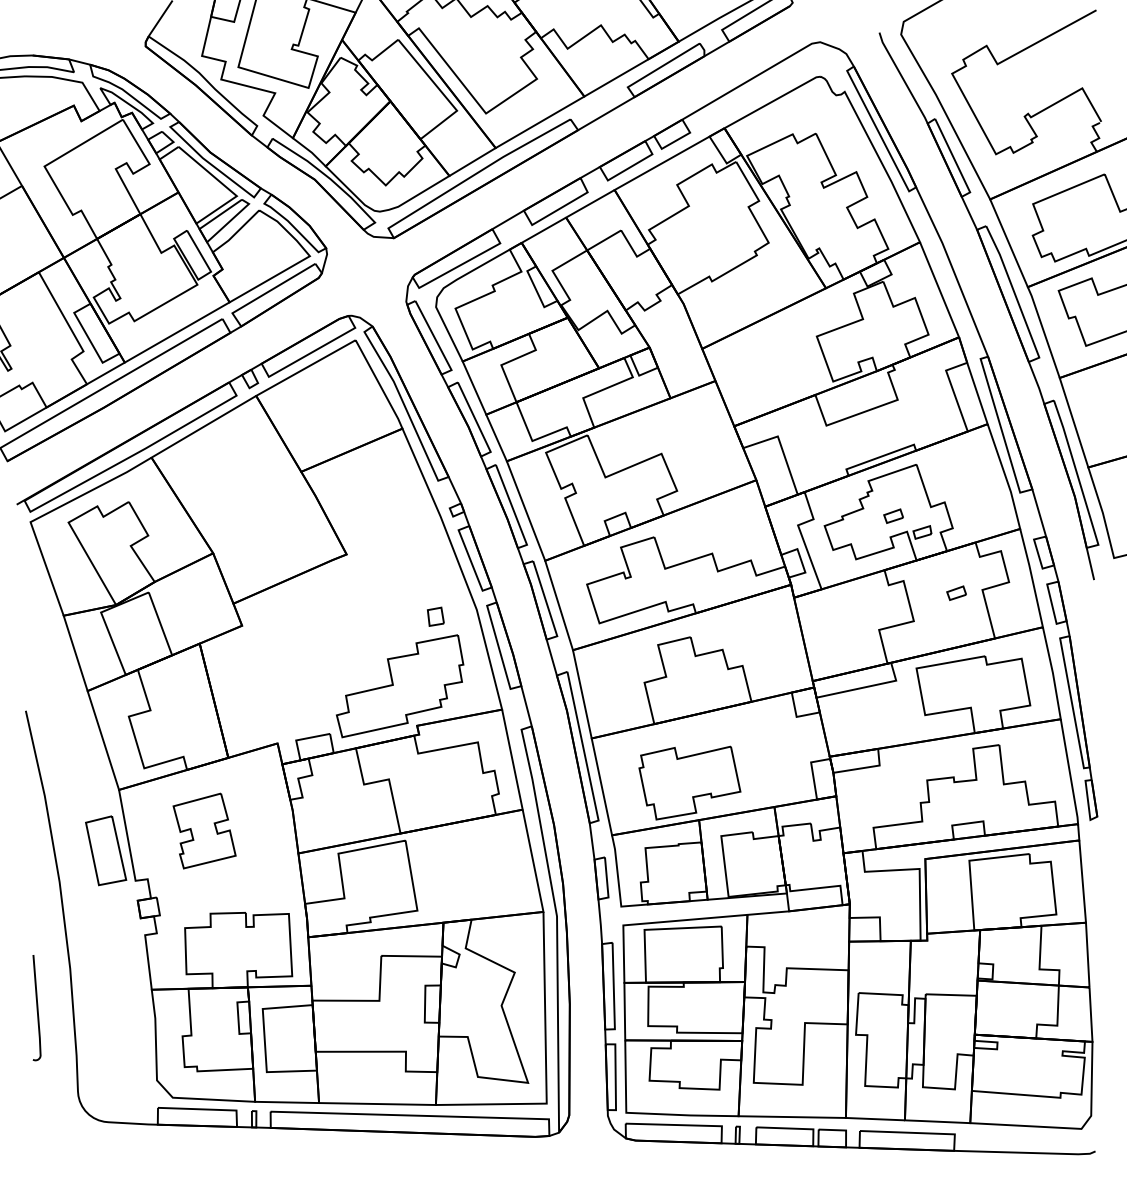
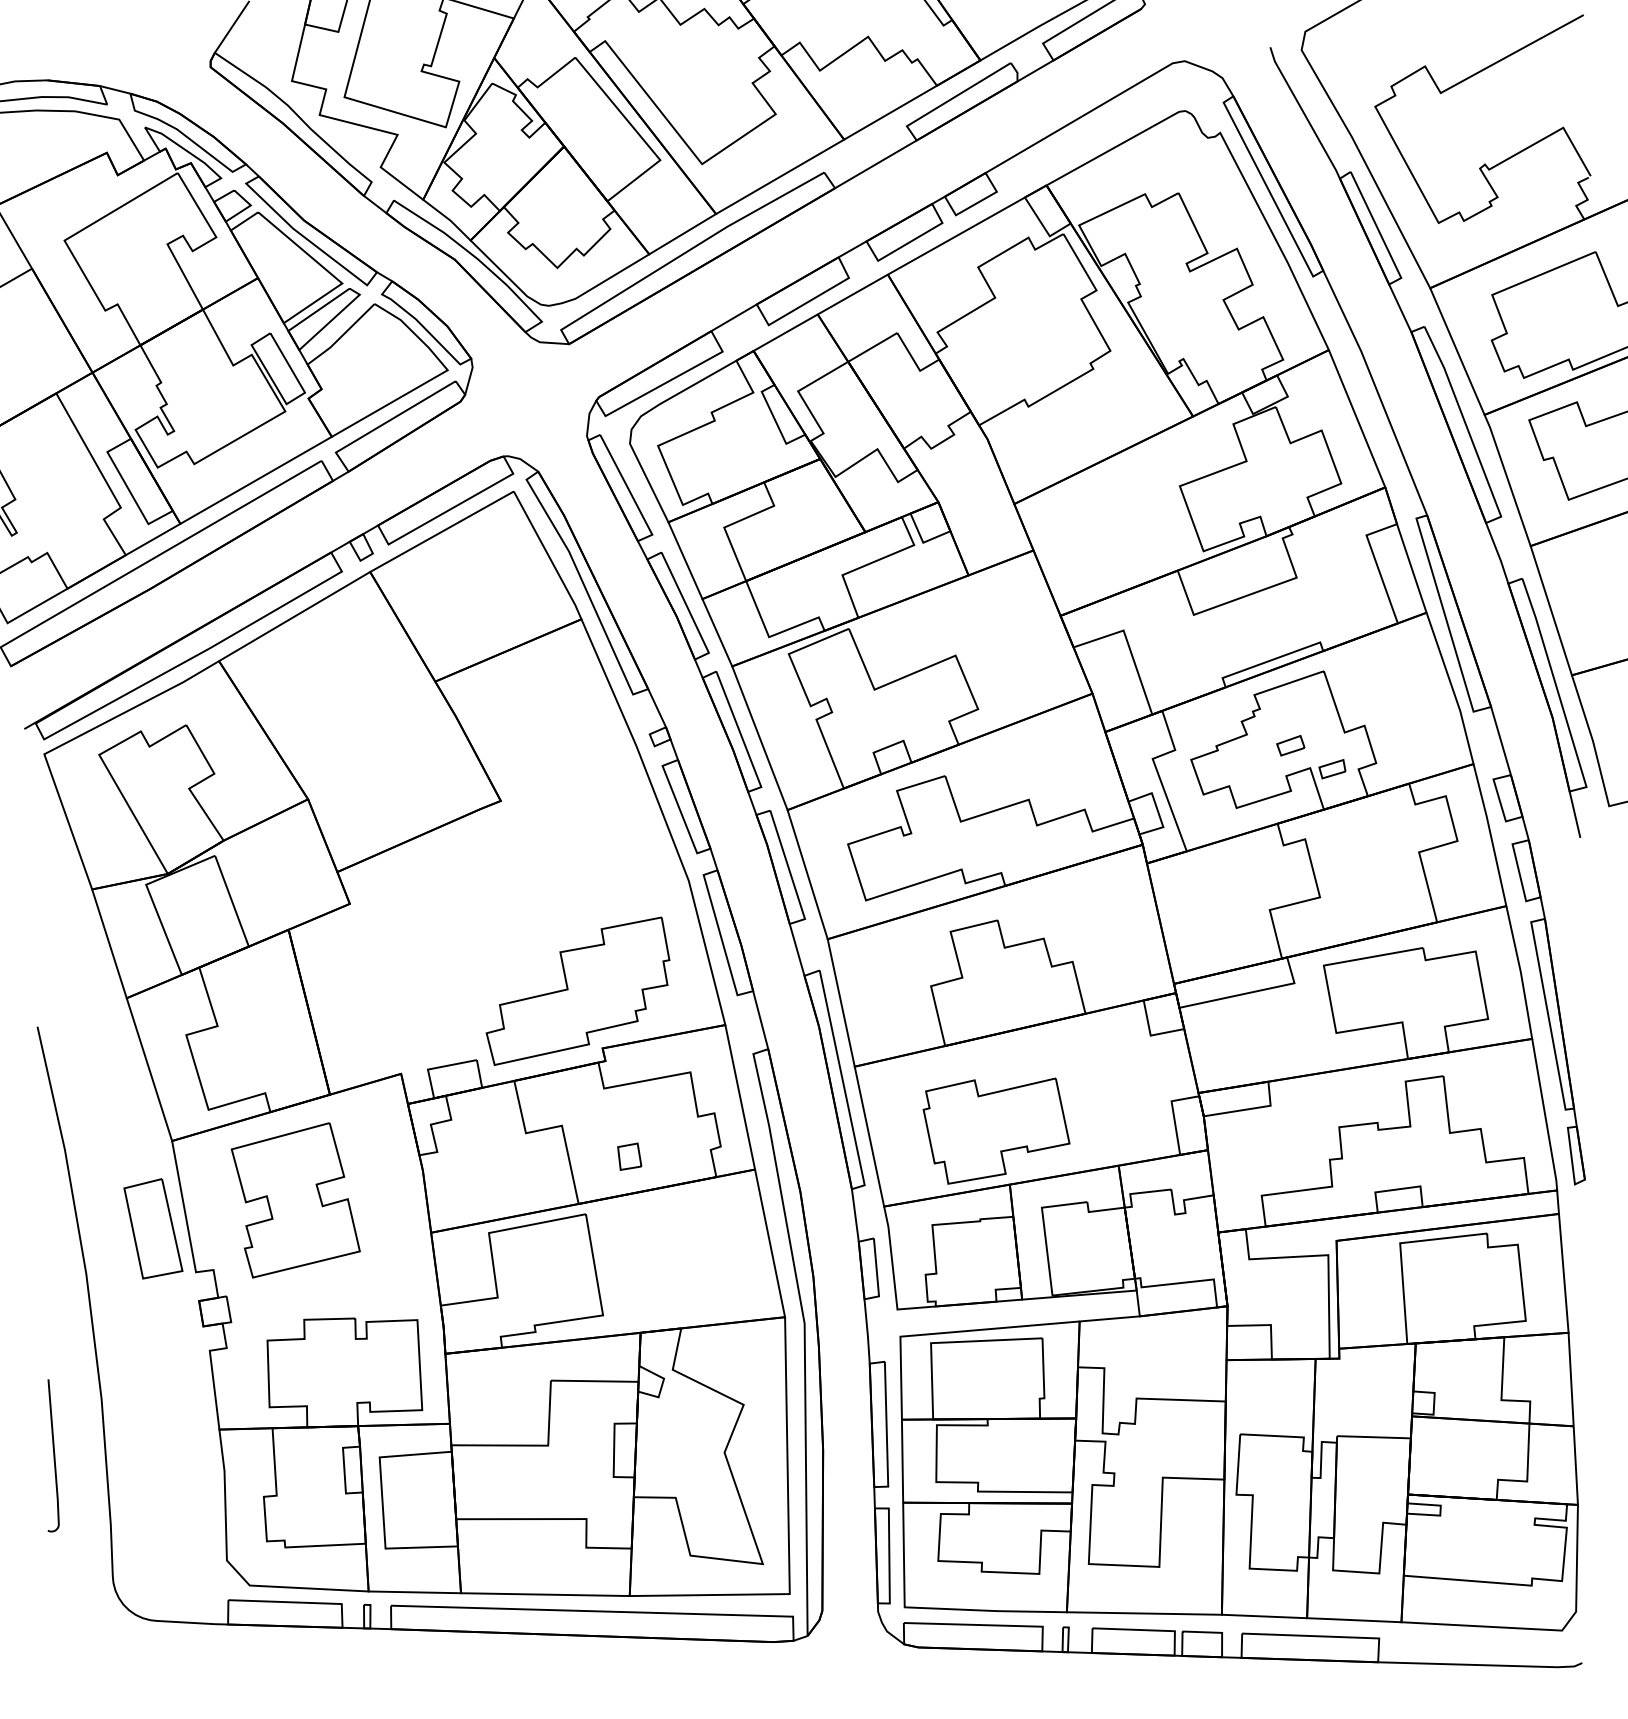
part: (956, 592) -> (1381, 855), removed
part: (435, 616) -> (629, 1156), moved
part: (204, 830) -> (295, 1199), size x1.43

